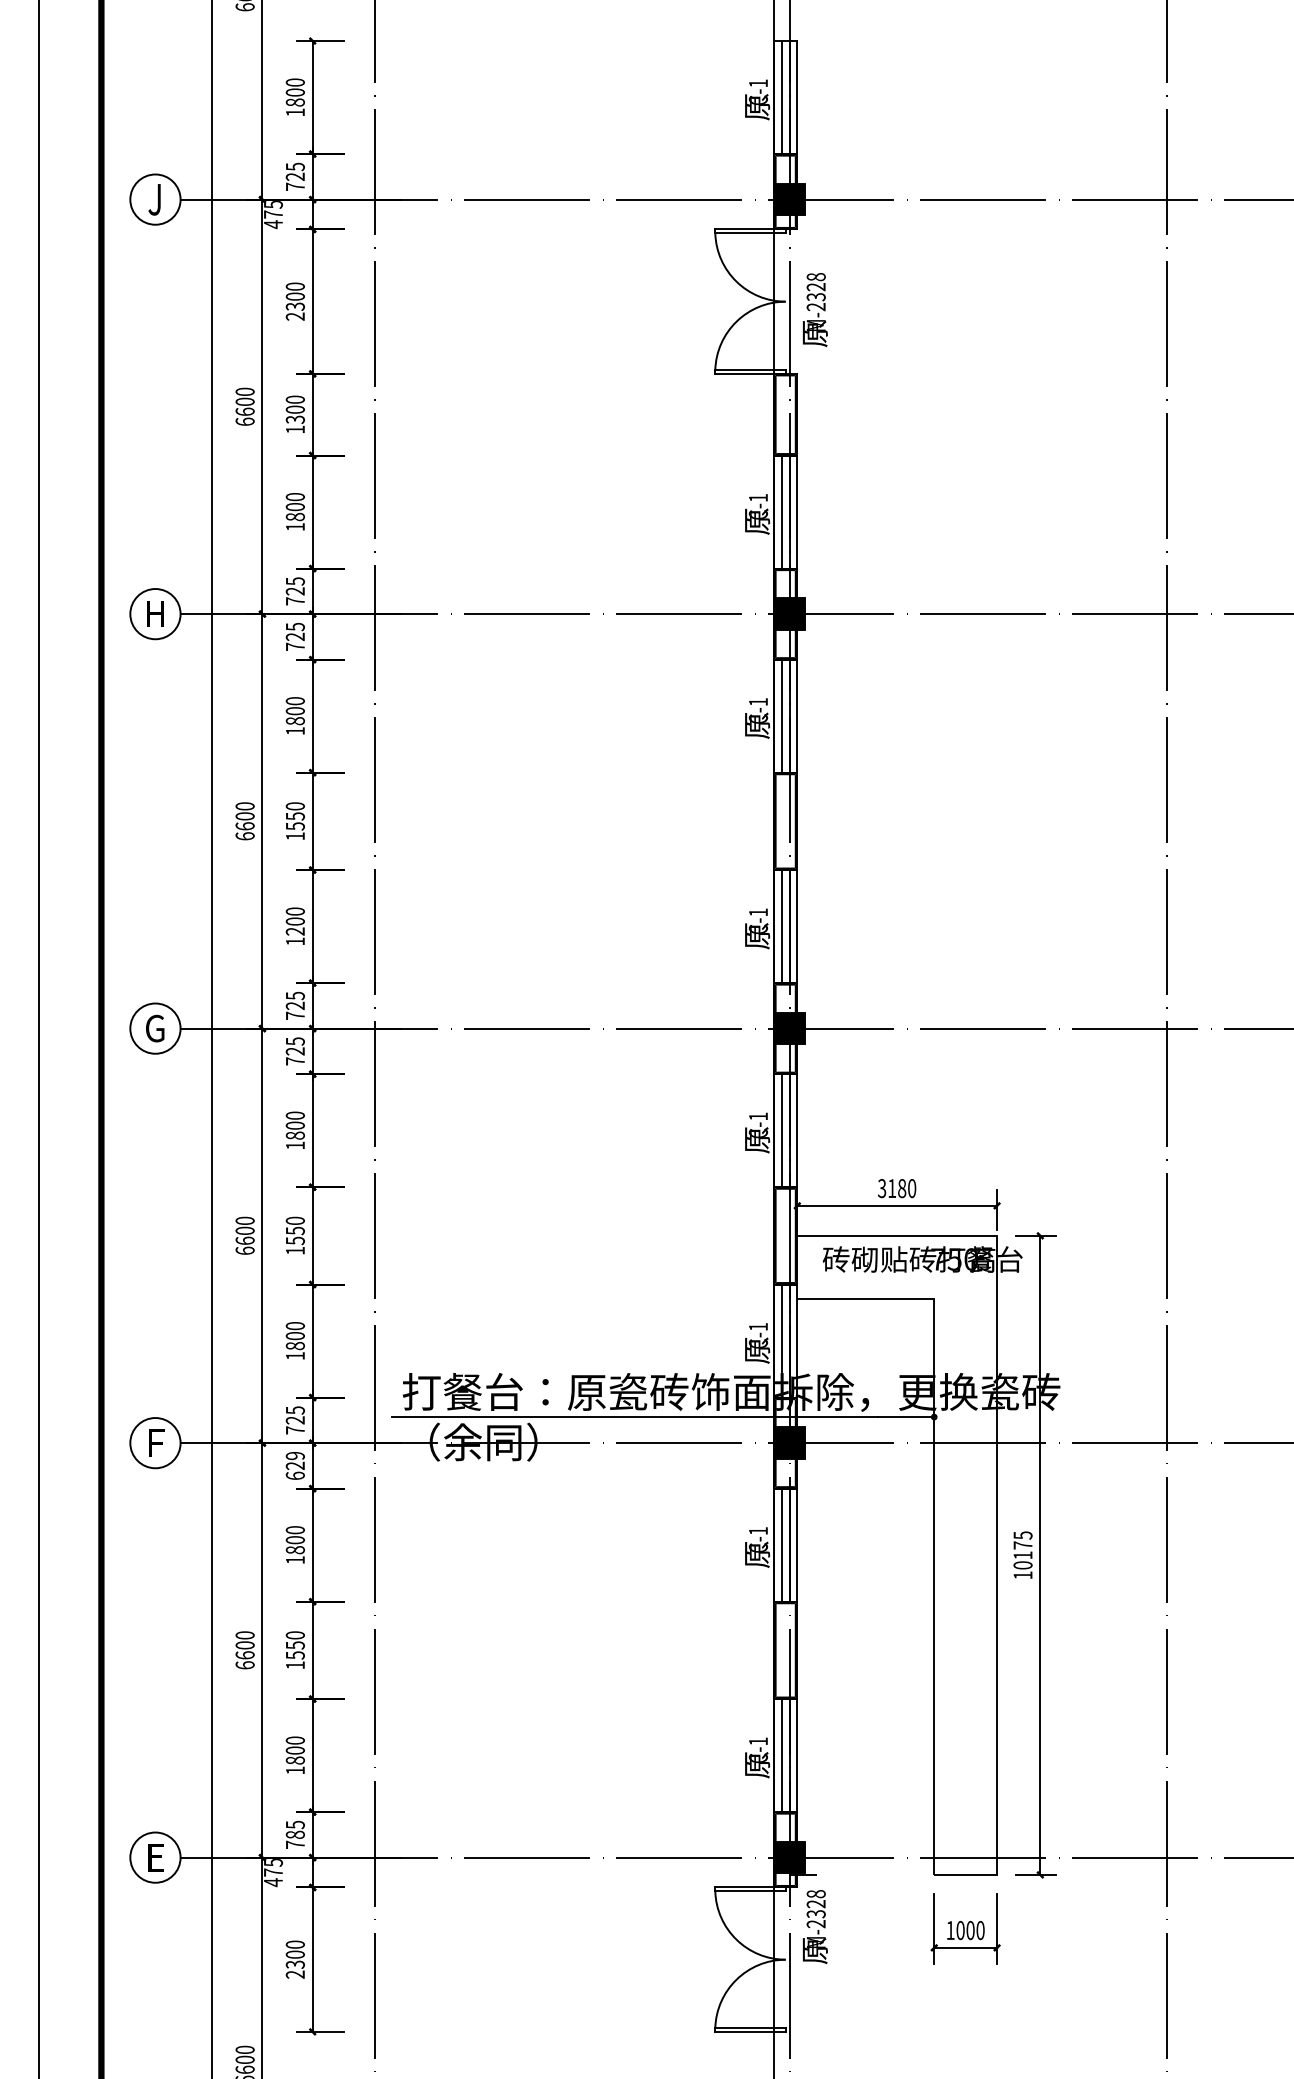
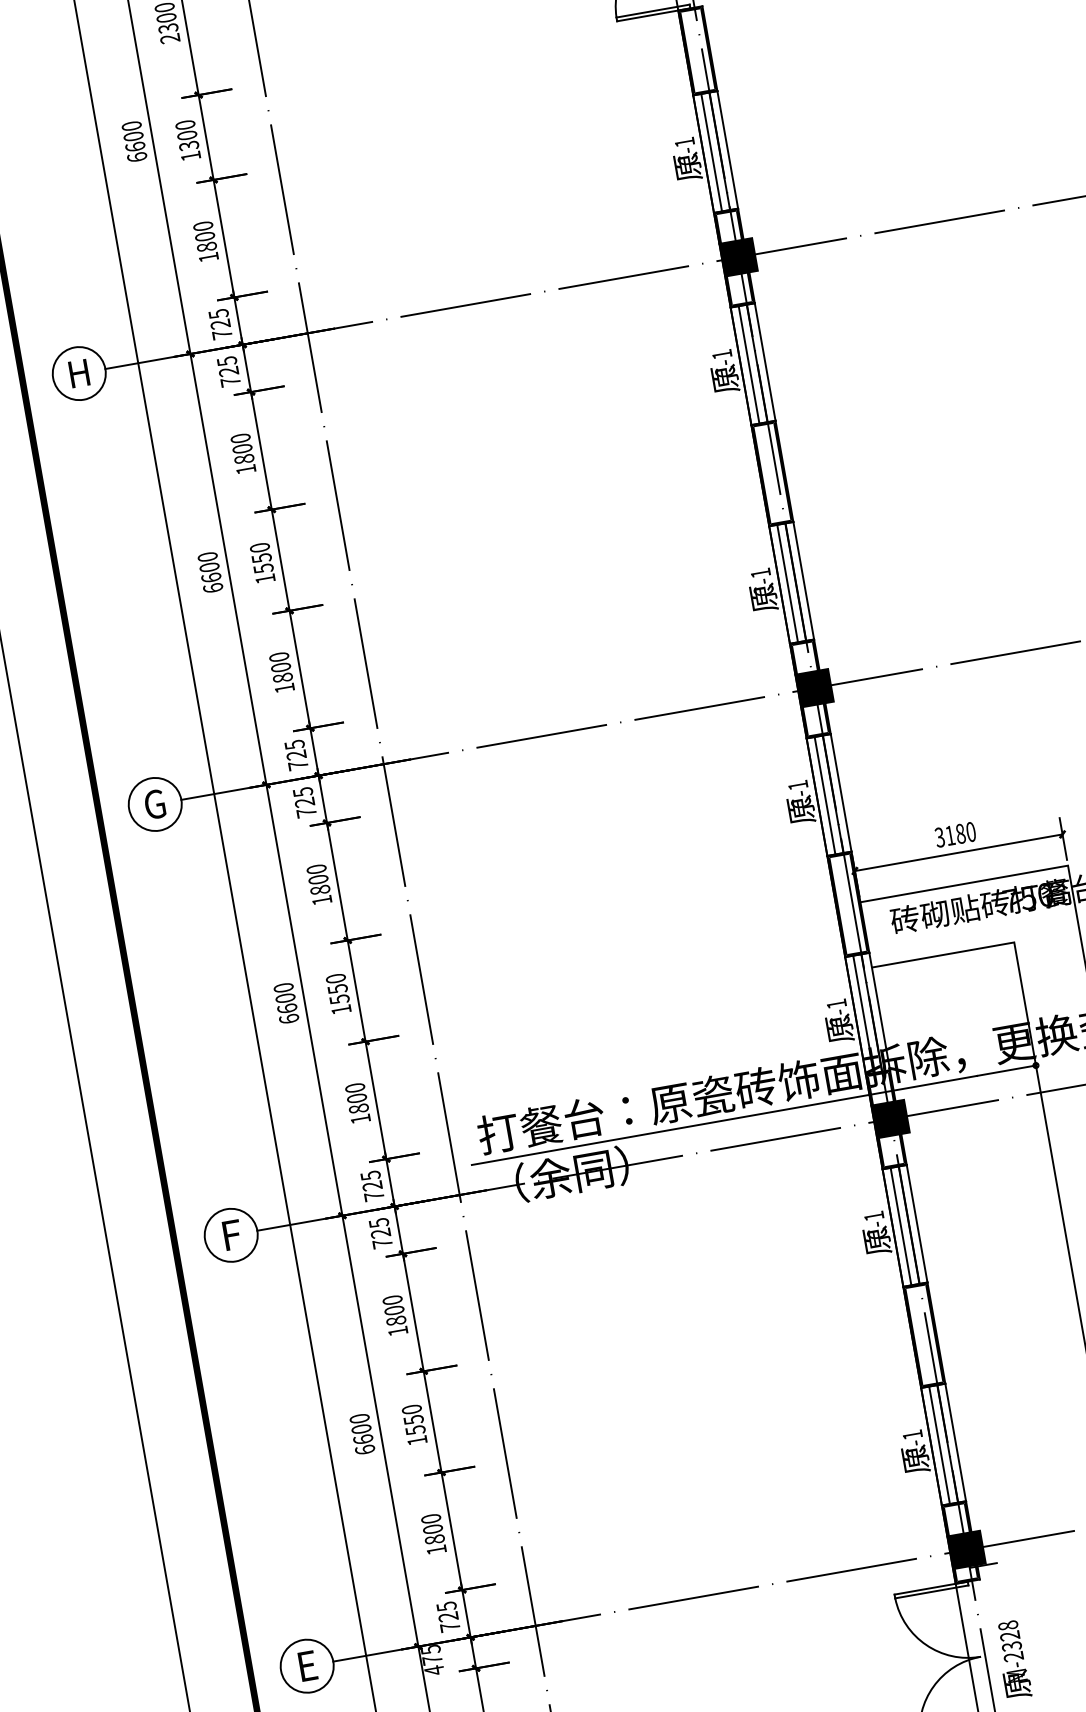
text: (294, 931) -> (281, 678), 1200 -> 1800
text: (294, 1465) -> (379, 1233), 629 -> 725
text: (294, 1834) -> (447, 1616), 785 -> 725
text: (815, 1927) -> (1013, 1660), moved

